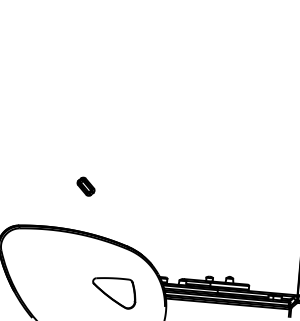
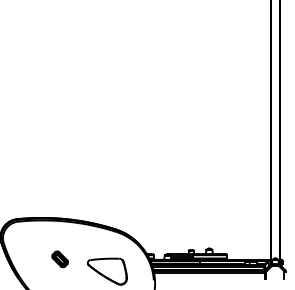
part: (85, 186) -> (59, 259), moved

